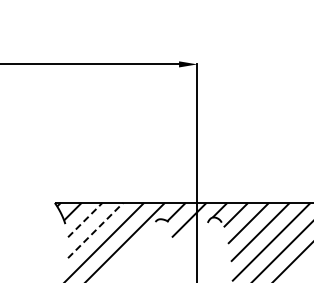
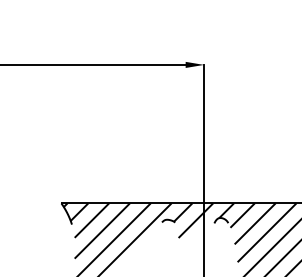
line: (85, 219) -> (92, 220), dashed -> solid
line: (96, 230) -> (103, 231), dashed -> solid

